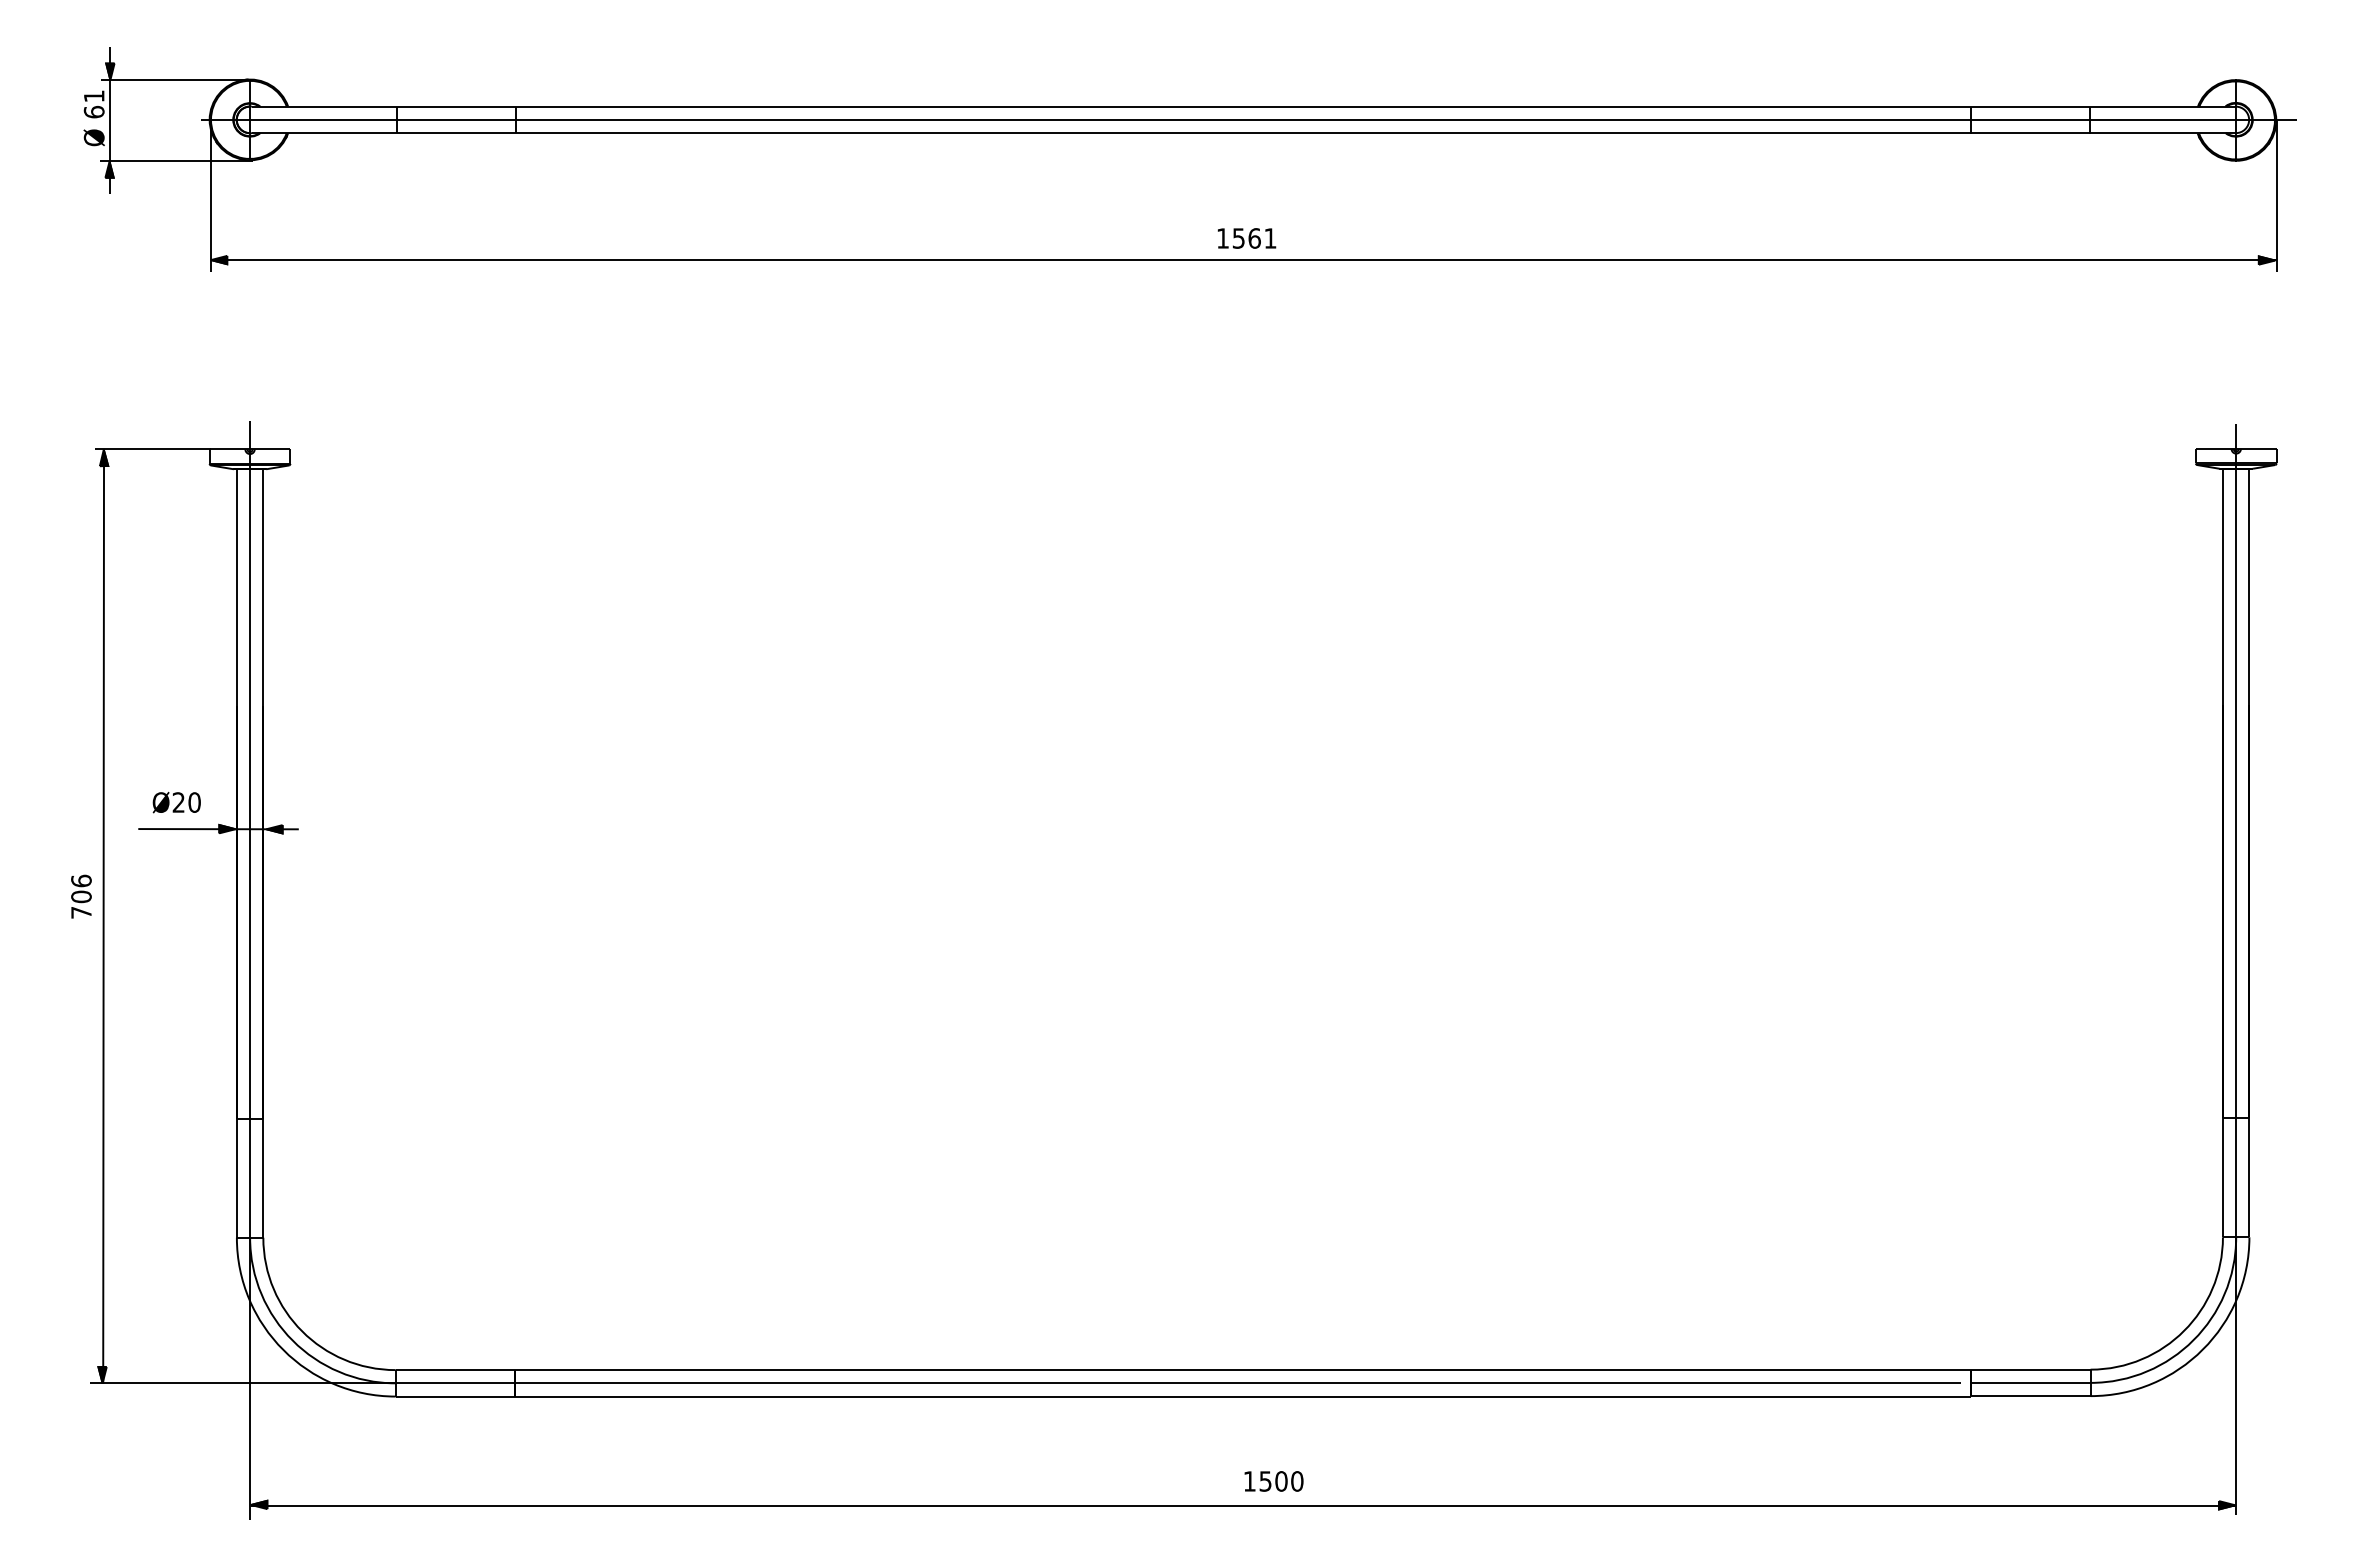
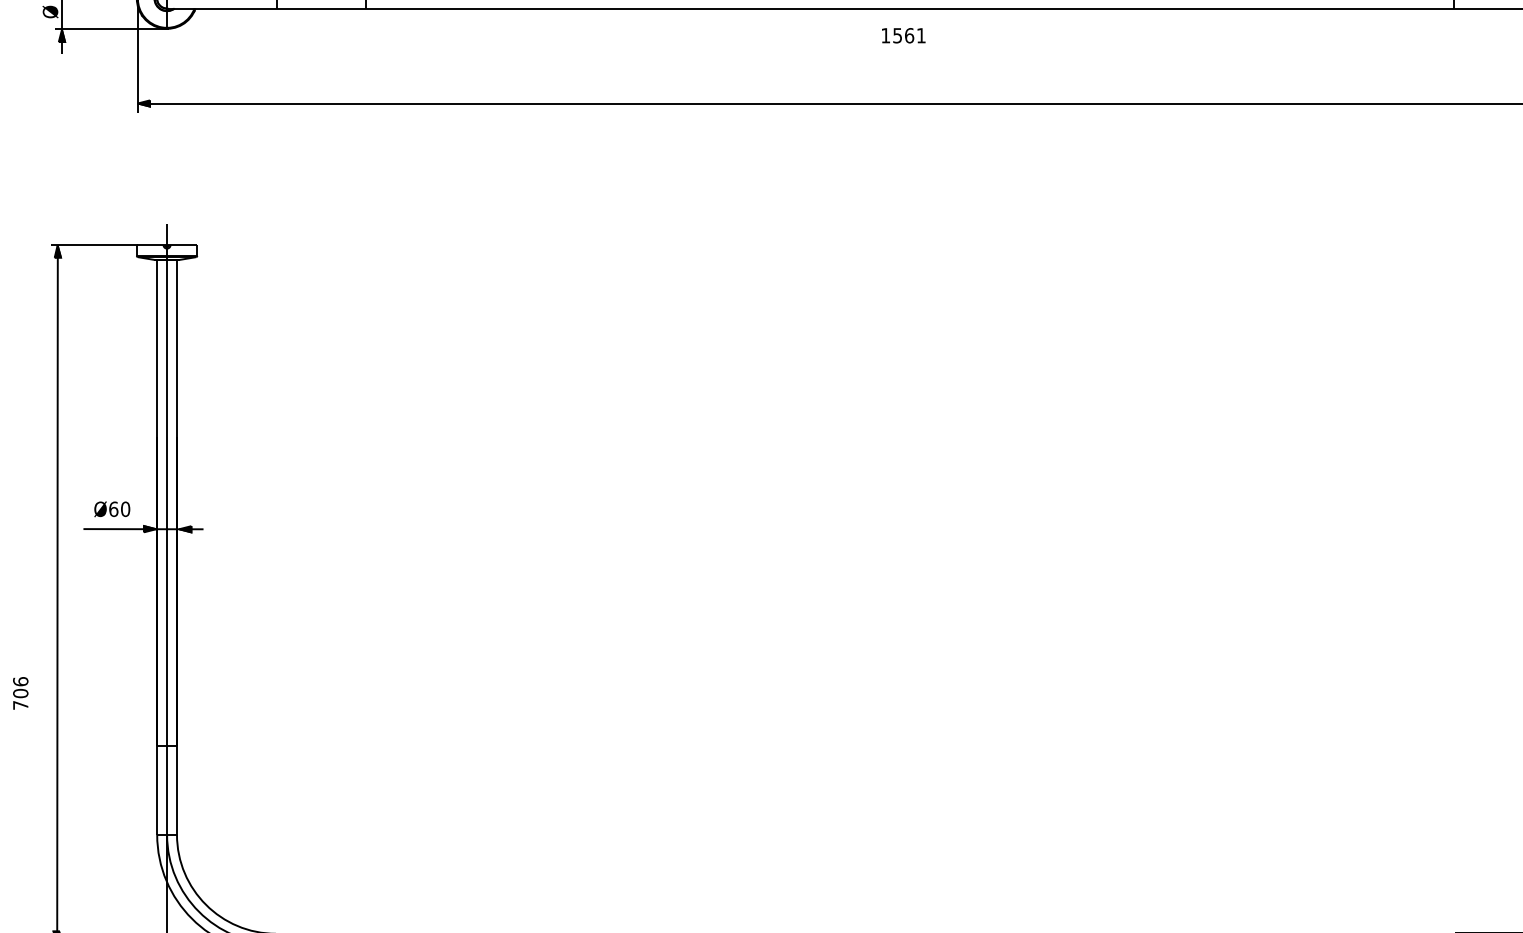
text: (1246, 238) -> (903, 35), moved
text: (178, 802) -> (113, 509), Ø20 -> Ø60
text: (81, 896) -> (20, 693), moved

